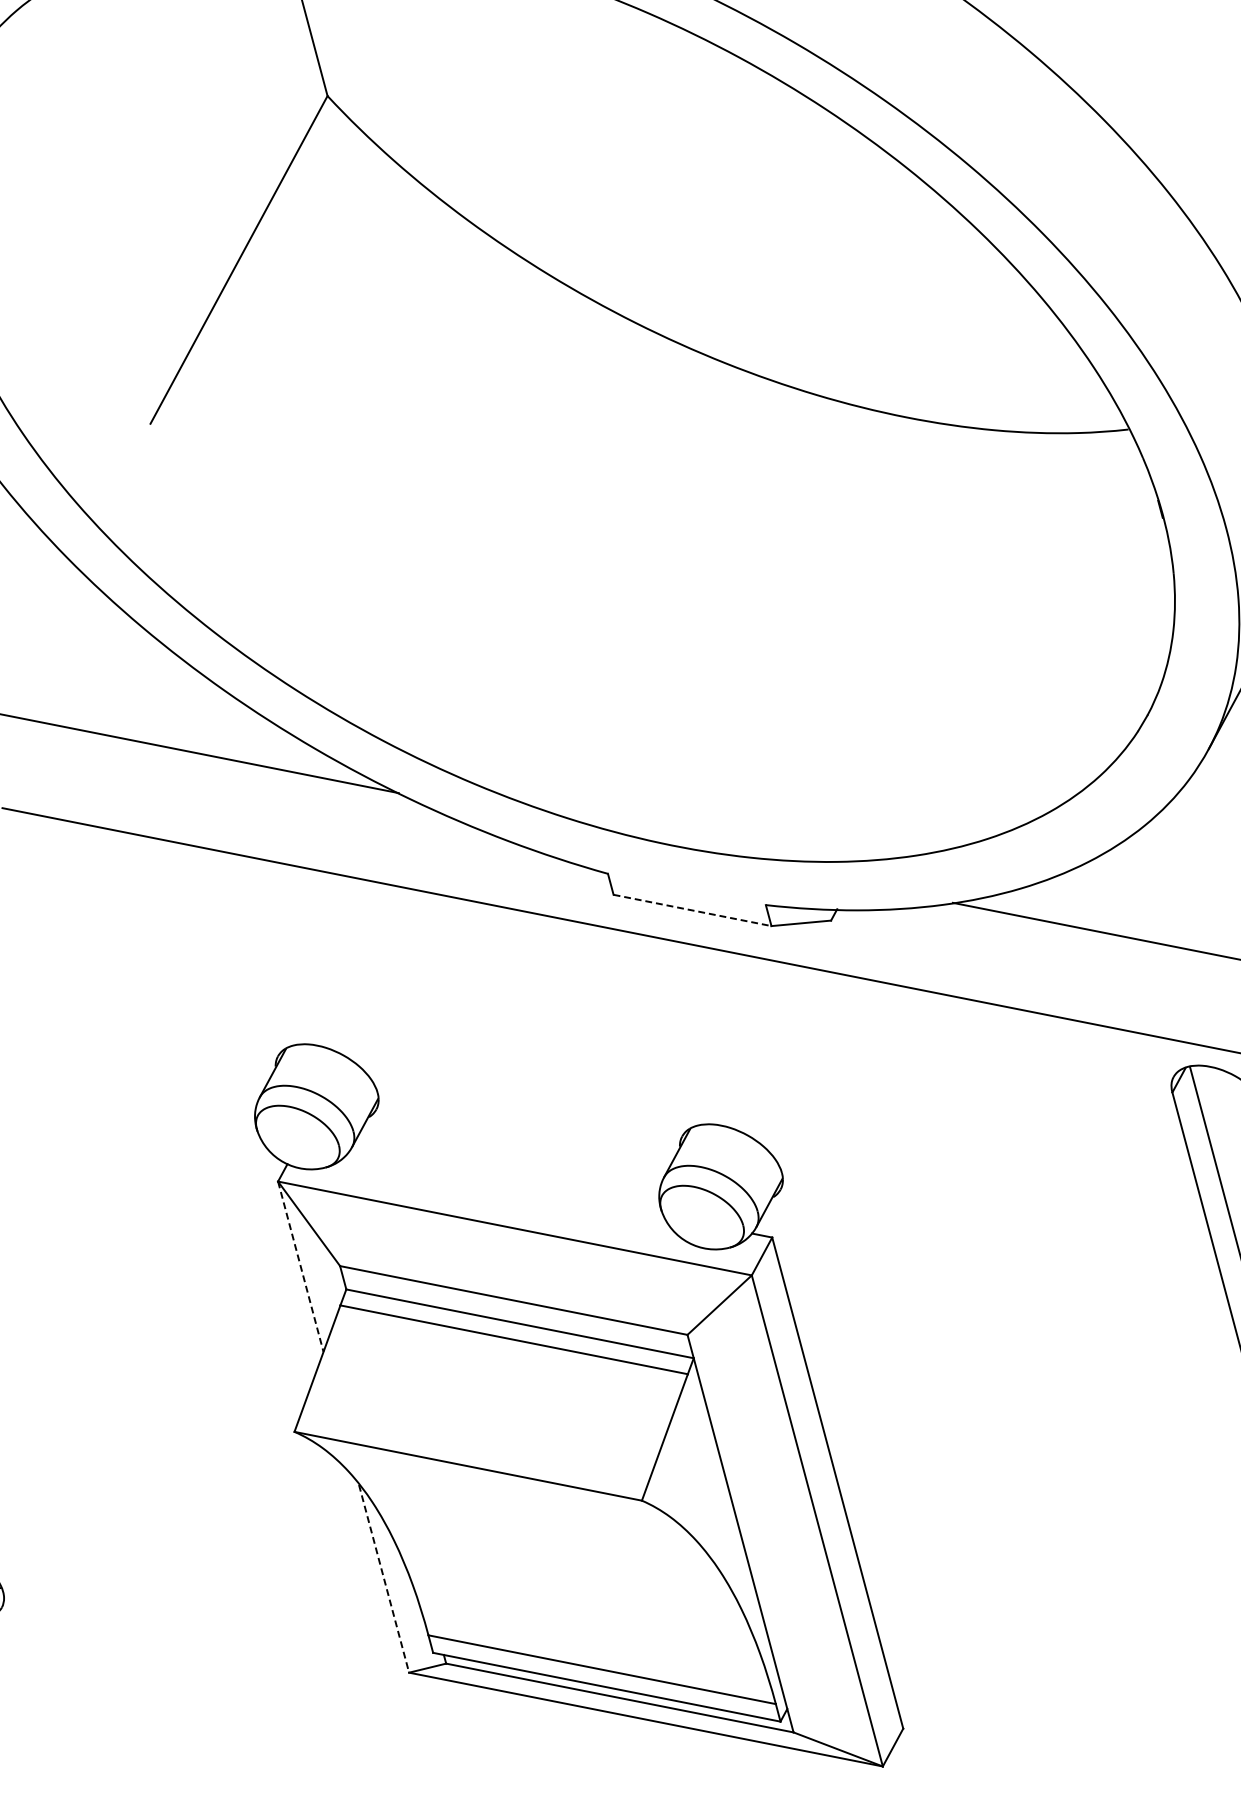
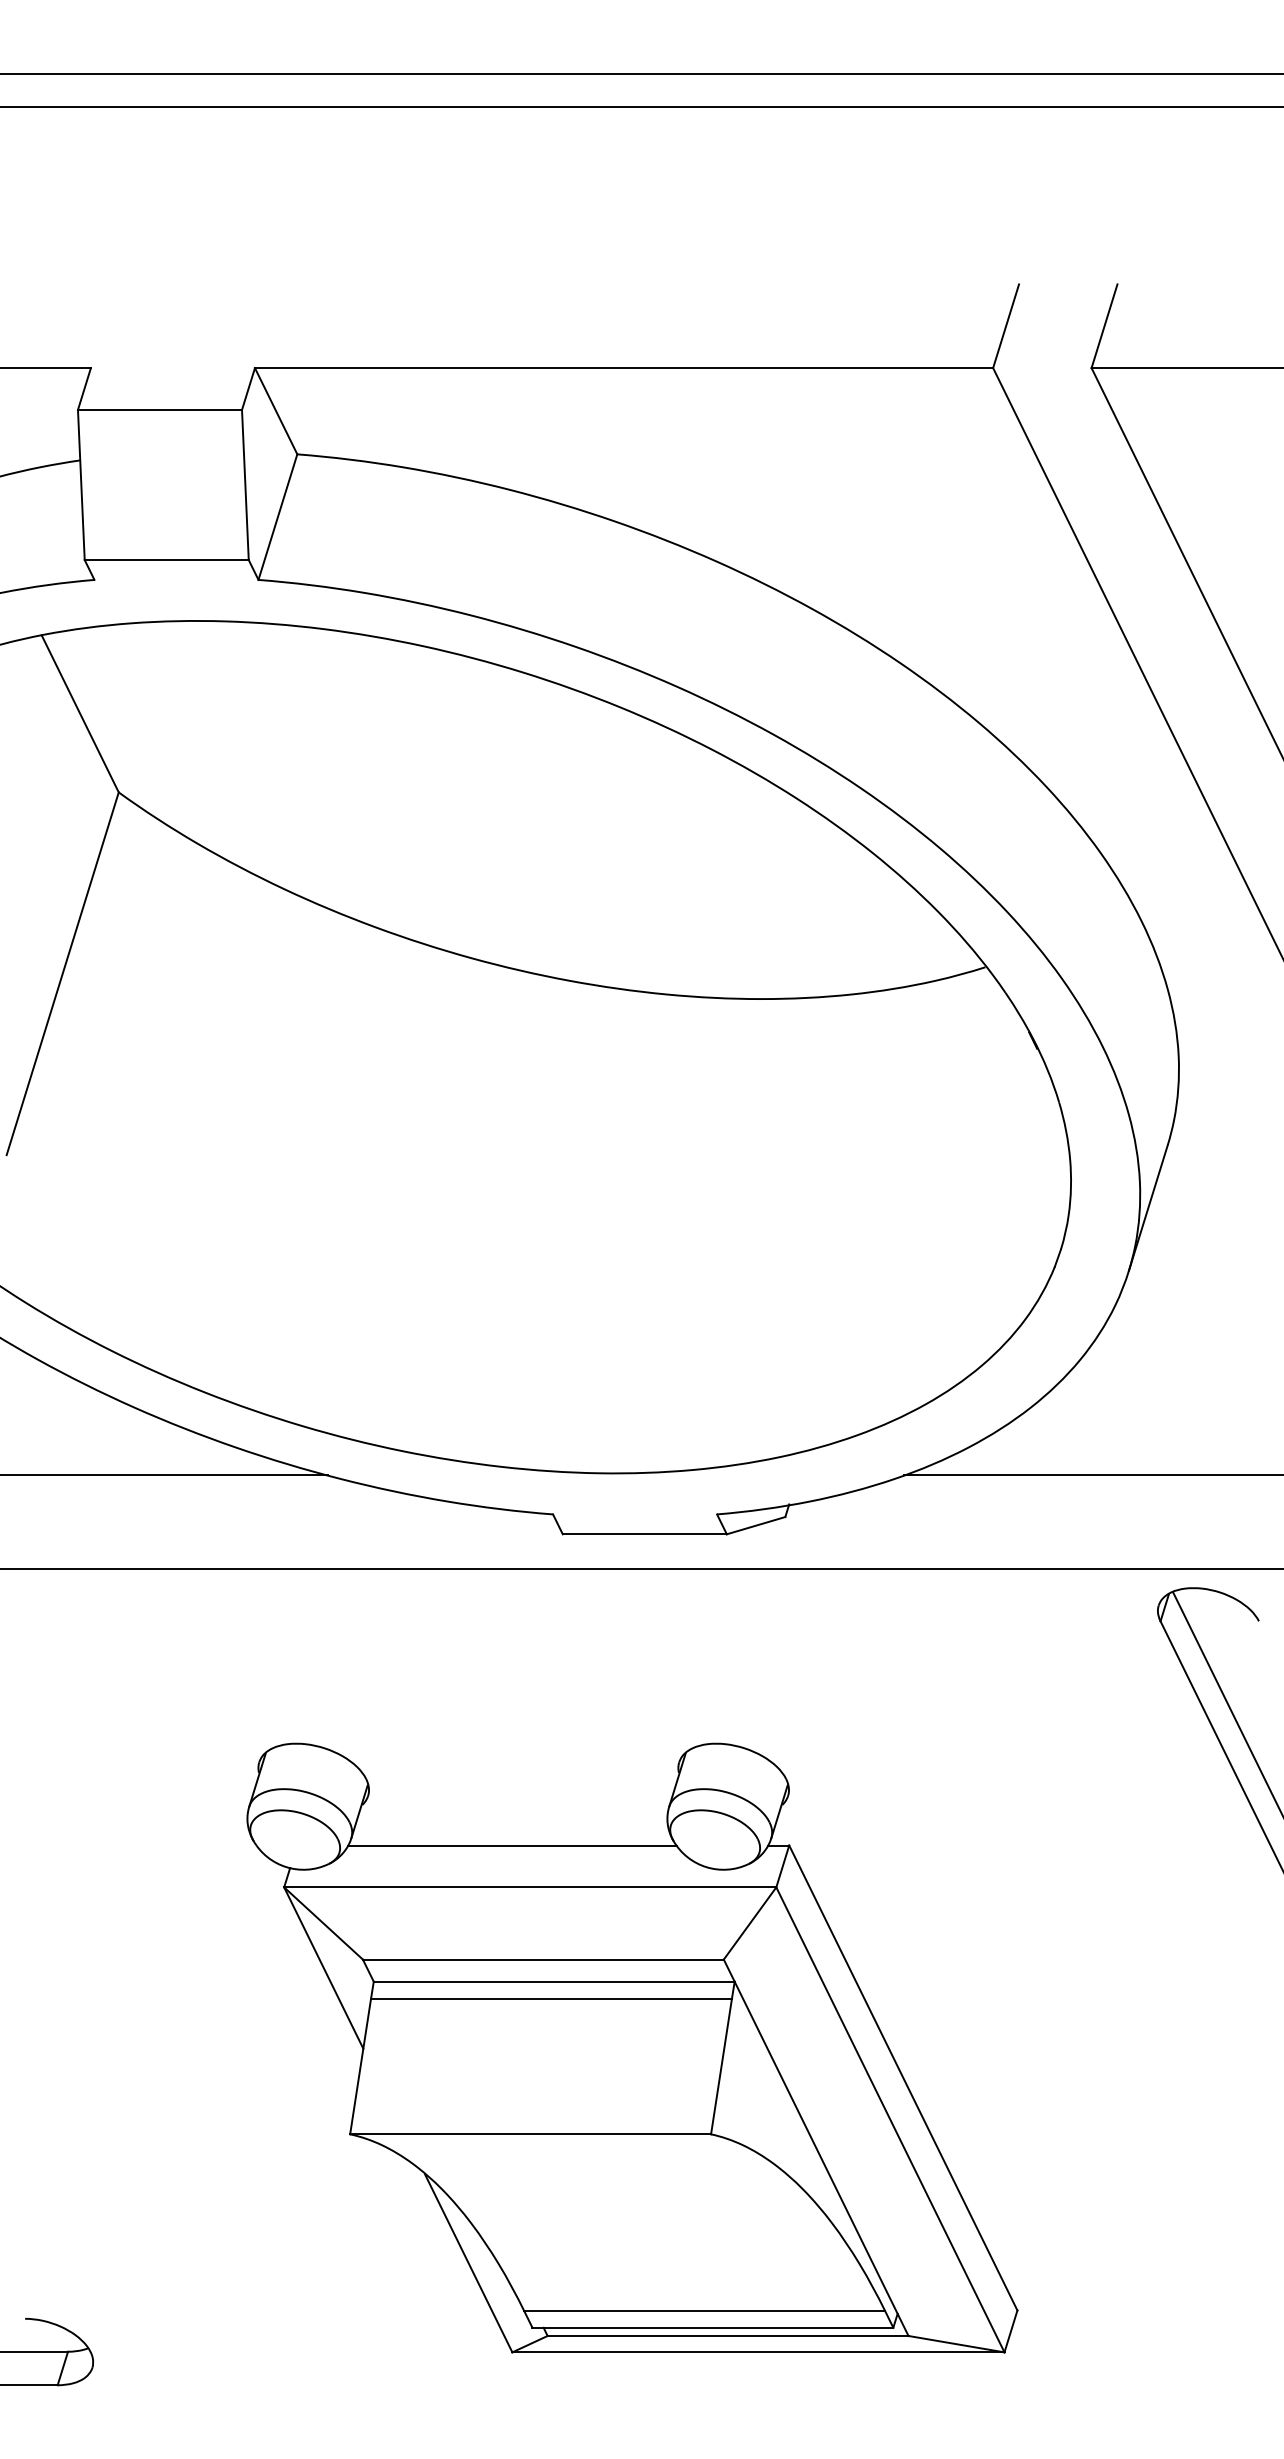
line: (693, 910) -> (645, 1534), dashed -> solid
line: (505, 1184) -> (512, 1845), added
line: (300, 1267) -> (323, 1968), dashed -> solid
line: (383, 1578) -> (468, 2263), dashed -> solid

